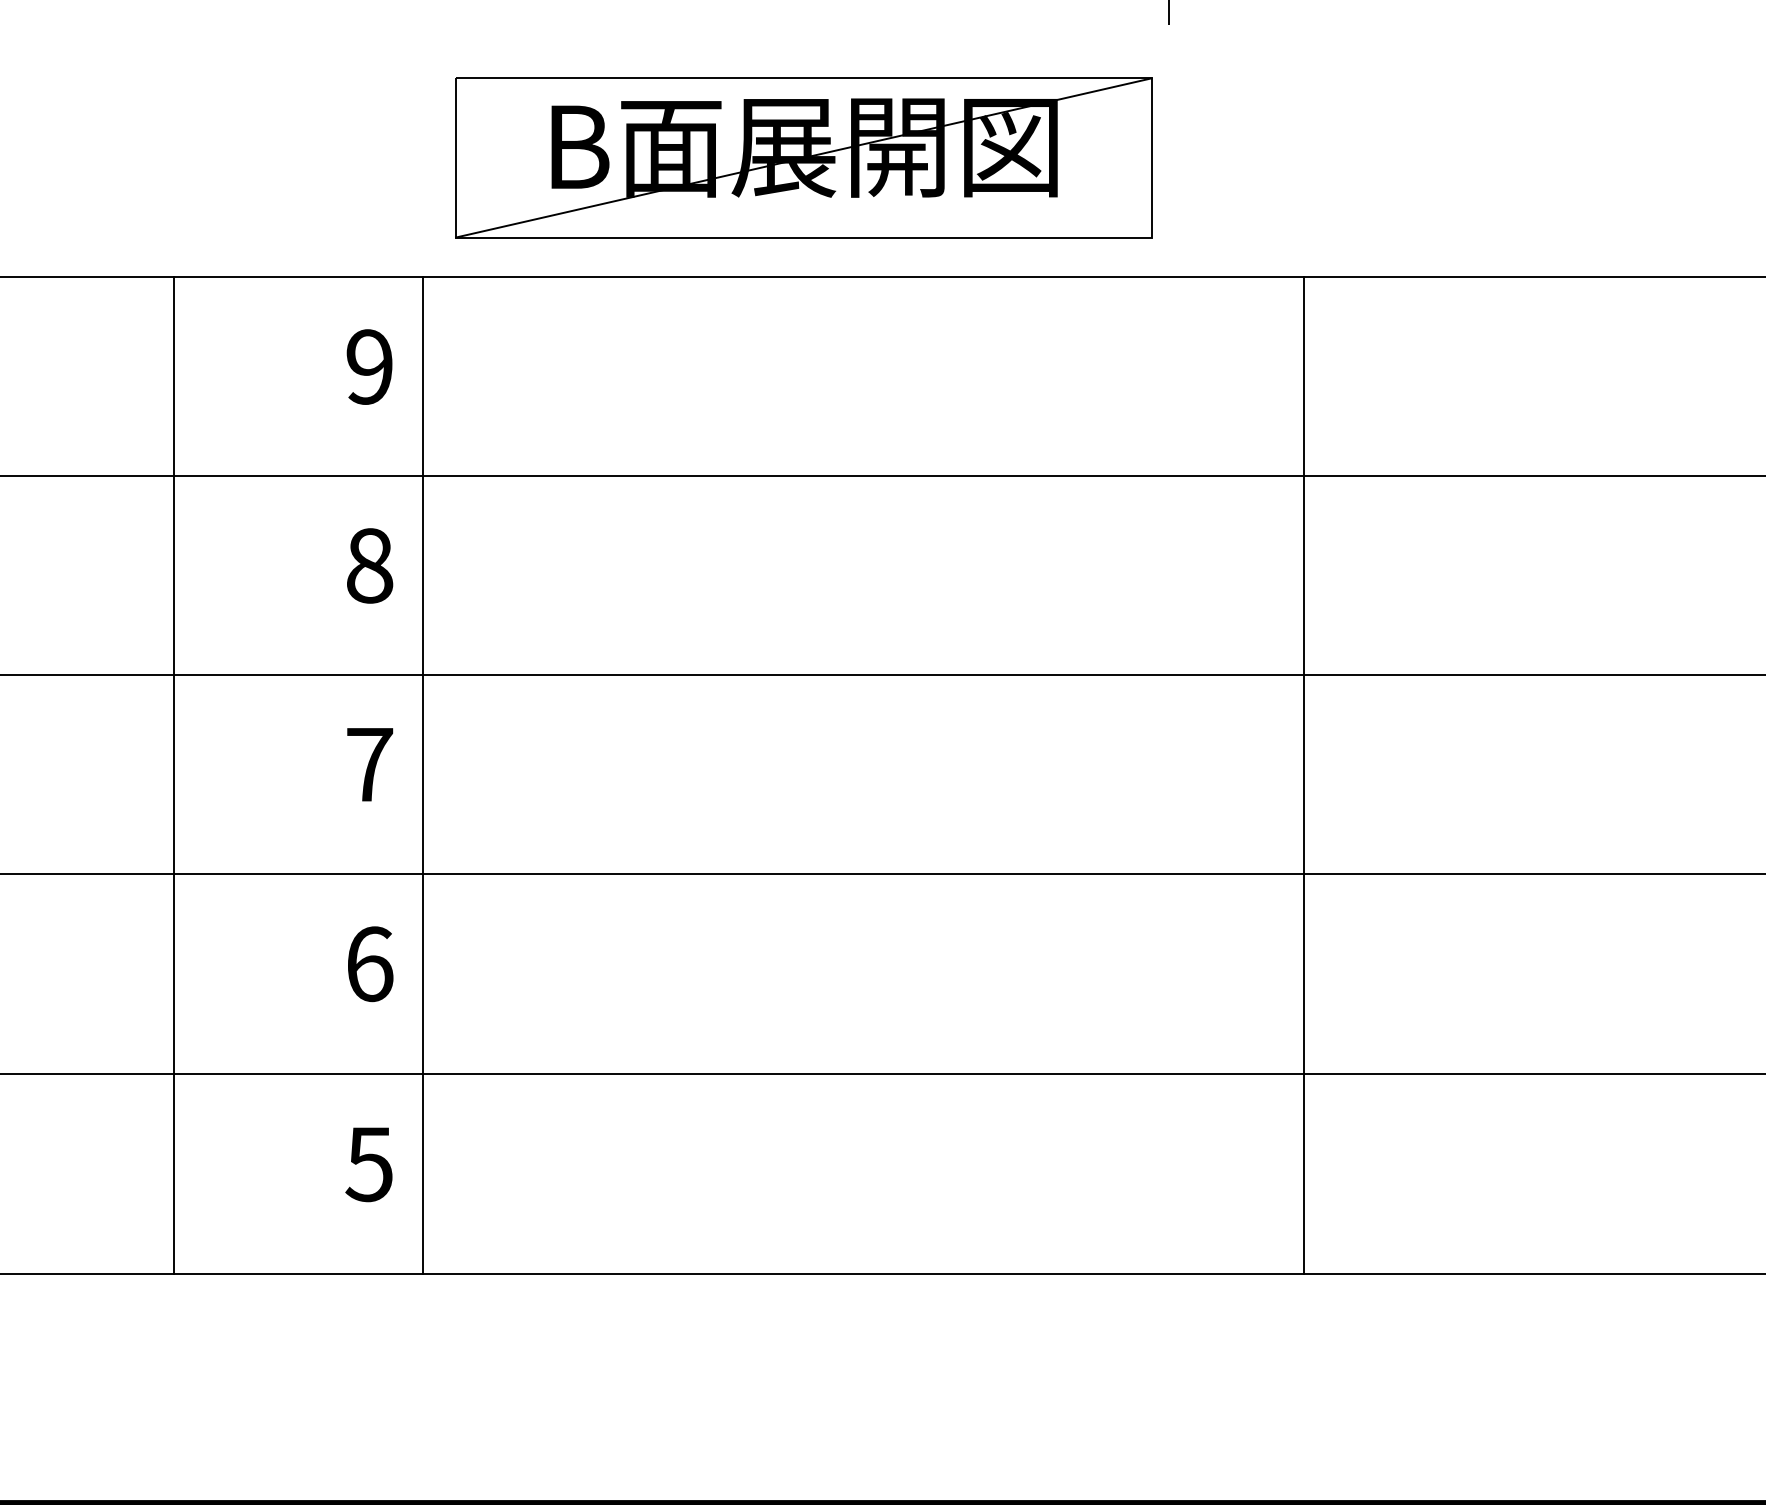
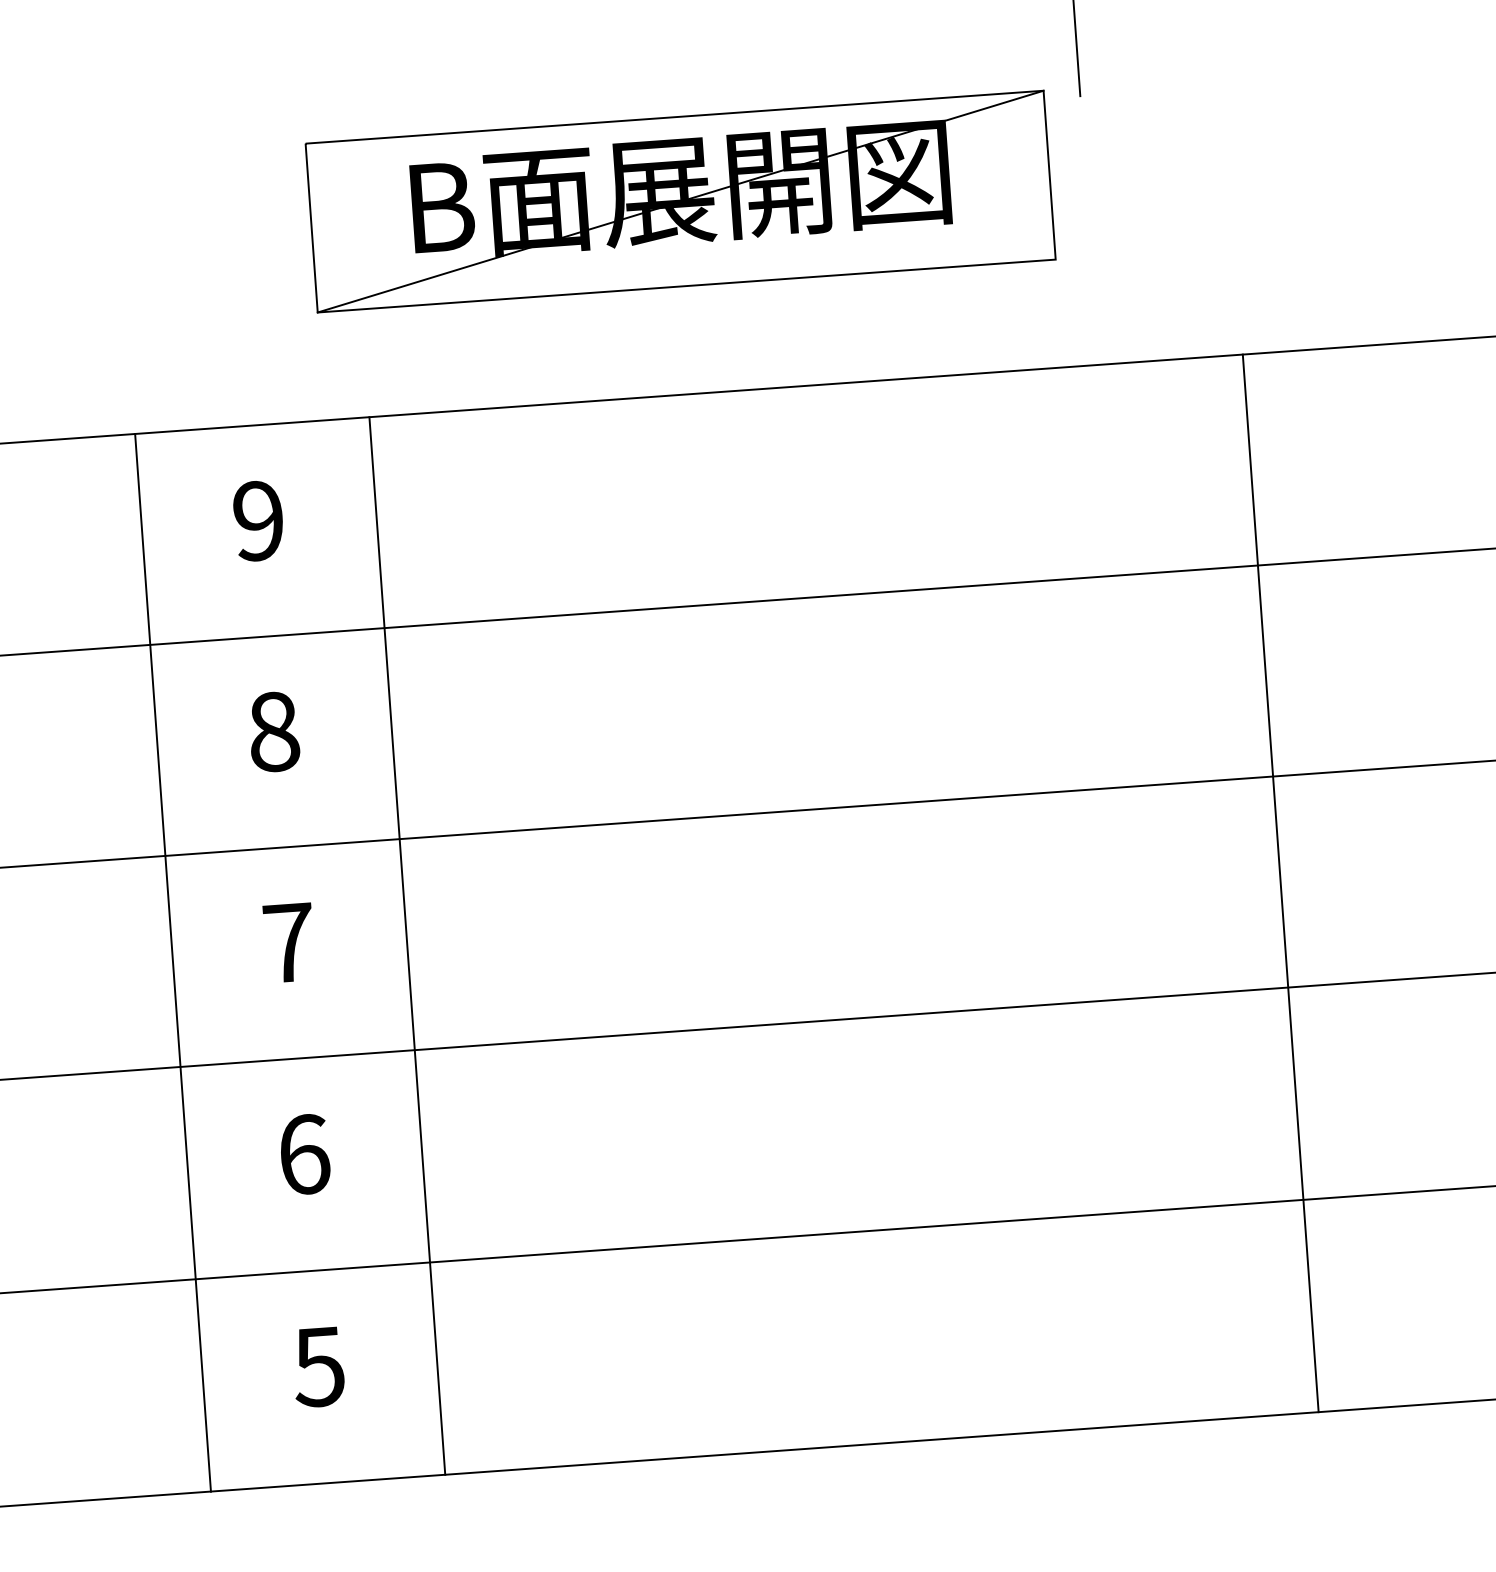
part: (803, 157) -> (680, 201), moved
line: (173, 775) -> (172, 962), moved
line: (422, 775) -> (407, 945), moved

